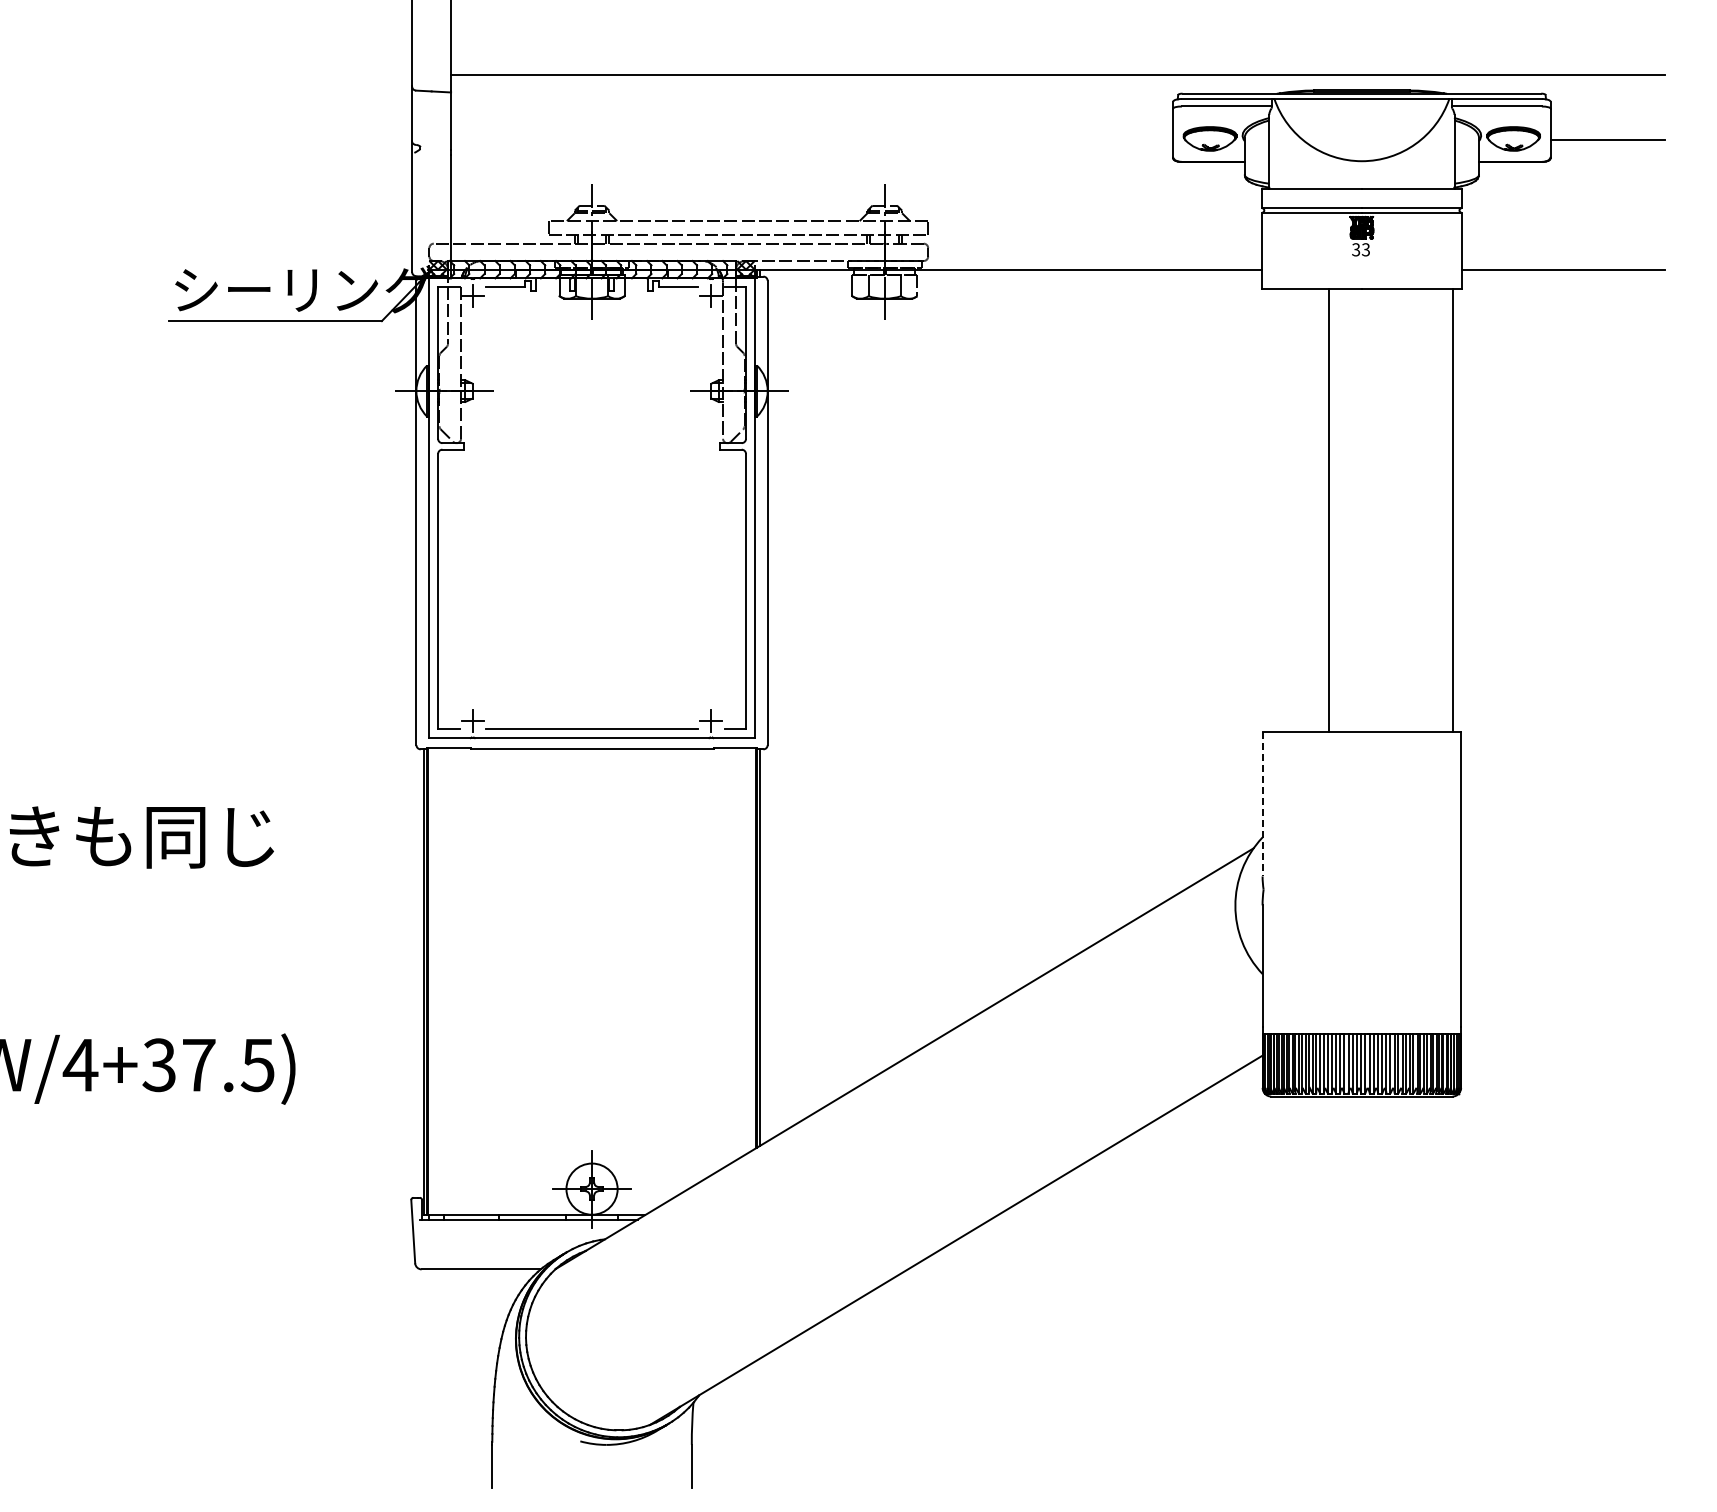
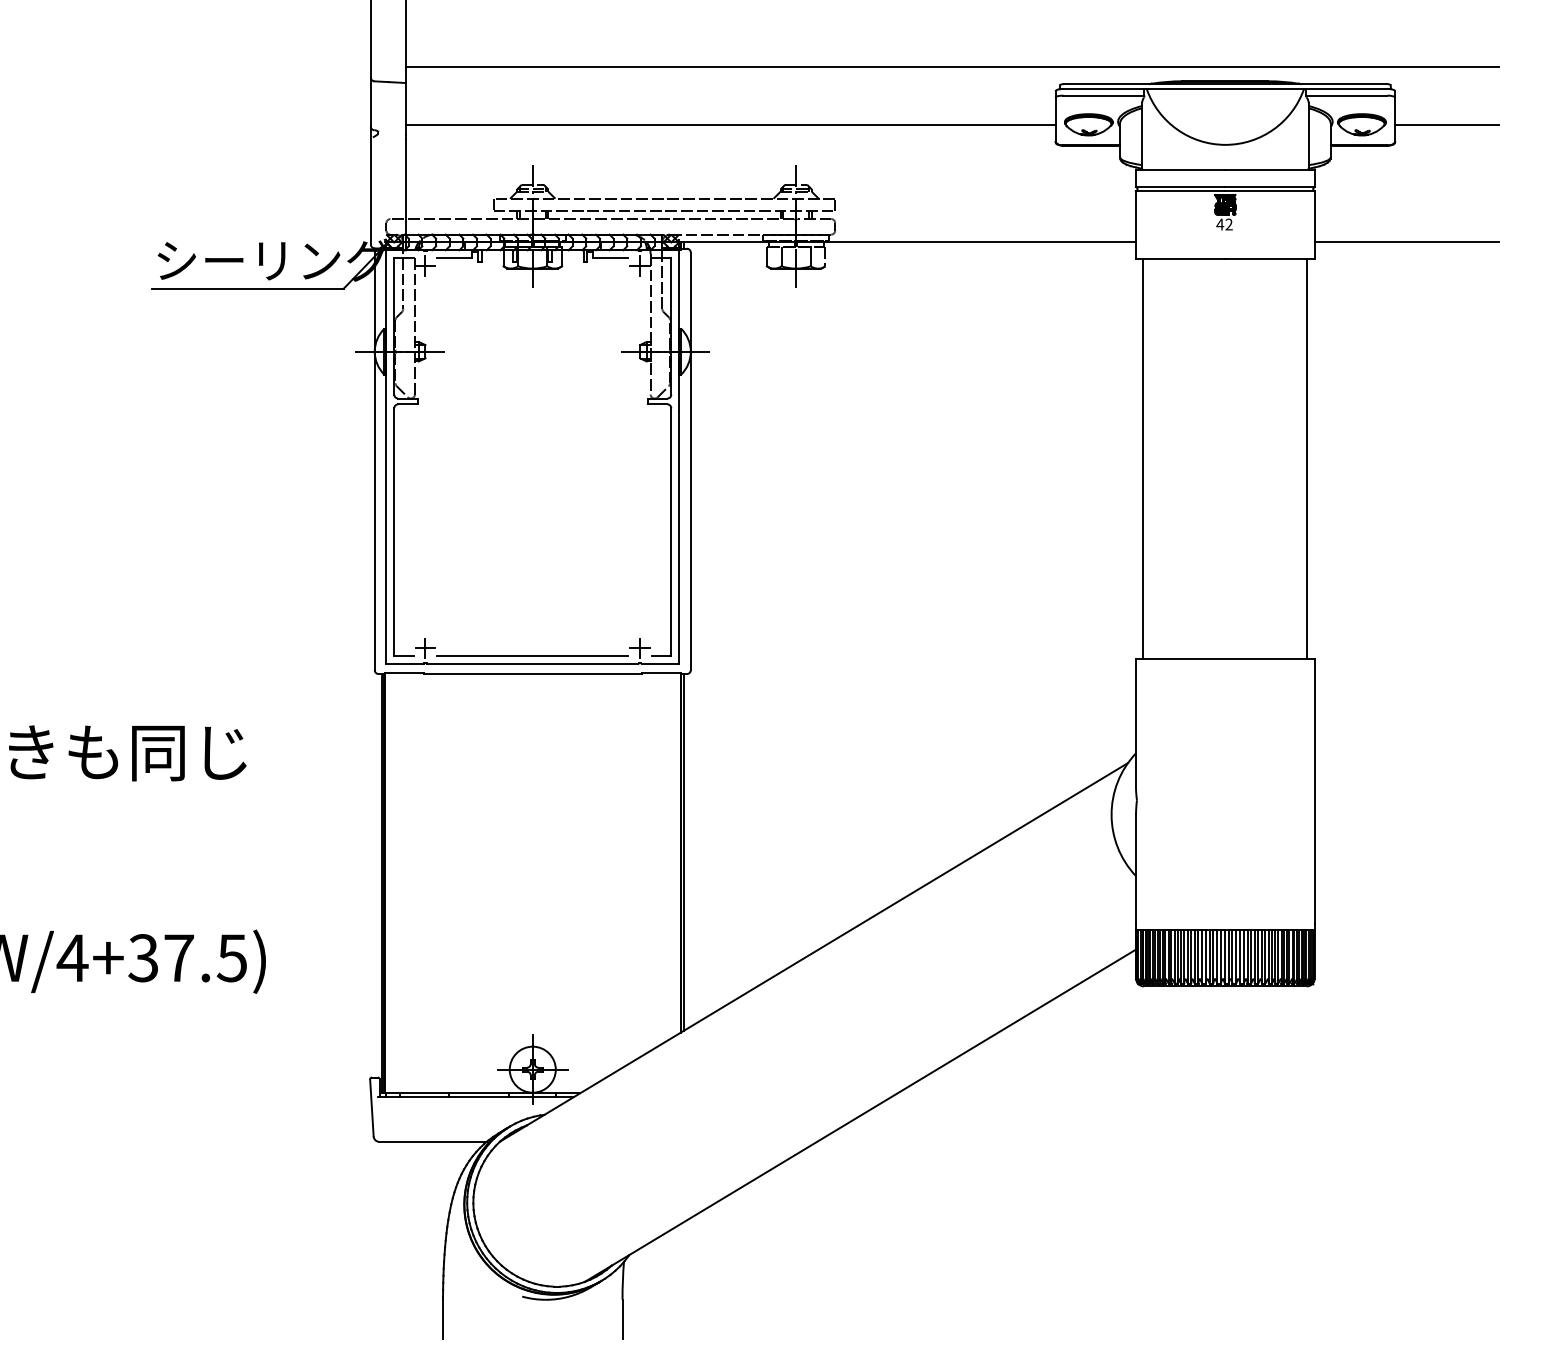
line: (812, 139) -> (731, 125), added
text: (1360, 249) -> (1224, 224), 33 -> 42
line: (1328, 510) -> (1143, 459), moved
line: (1262, 804) -> (1135, 723), dashed -> solid

